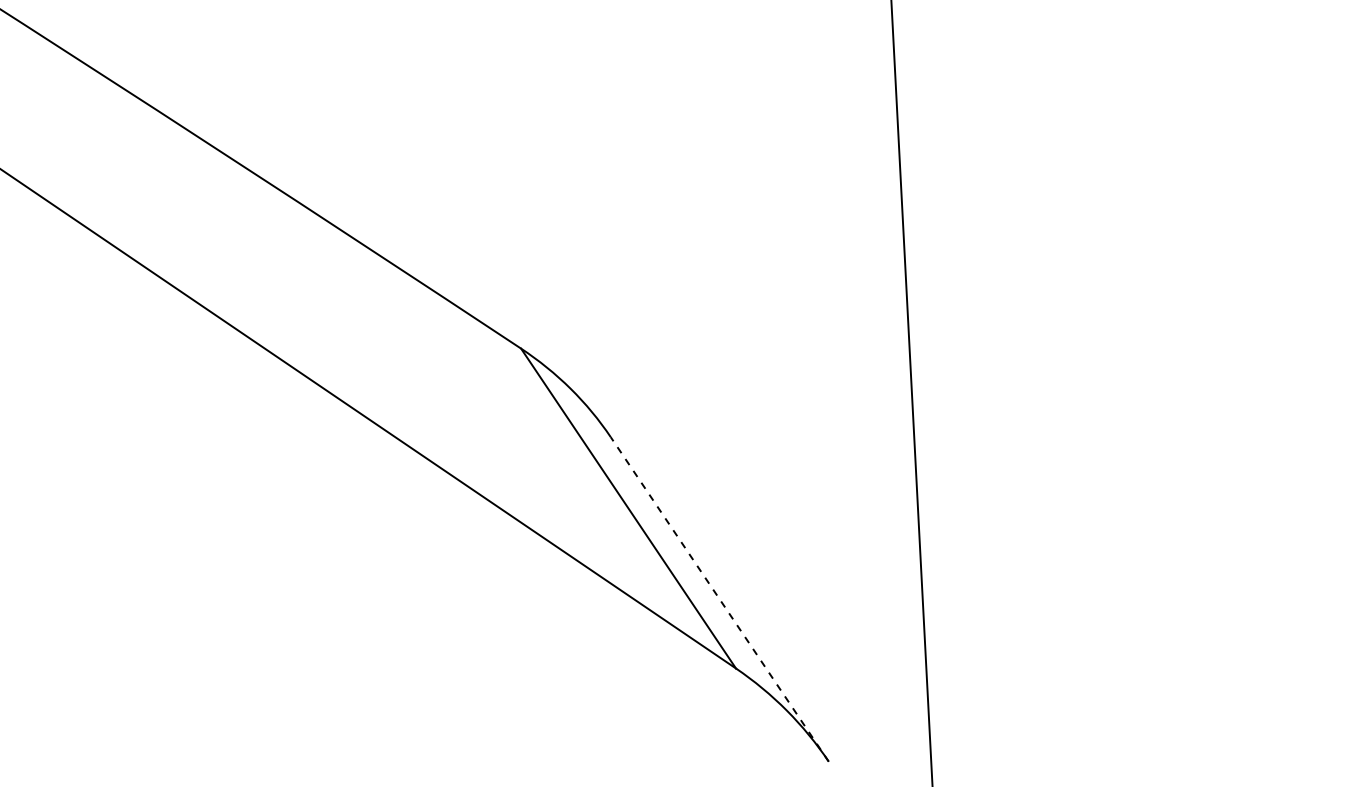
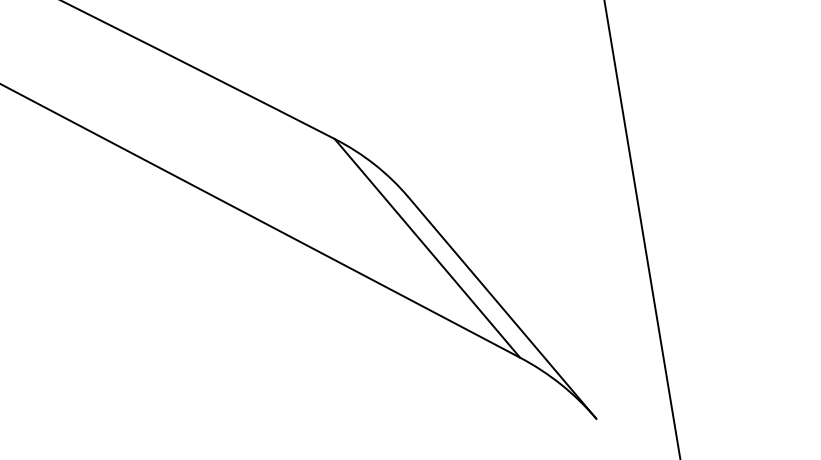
line: (719, 599) -> (502, 308), dashed -> solid

